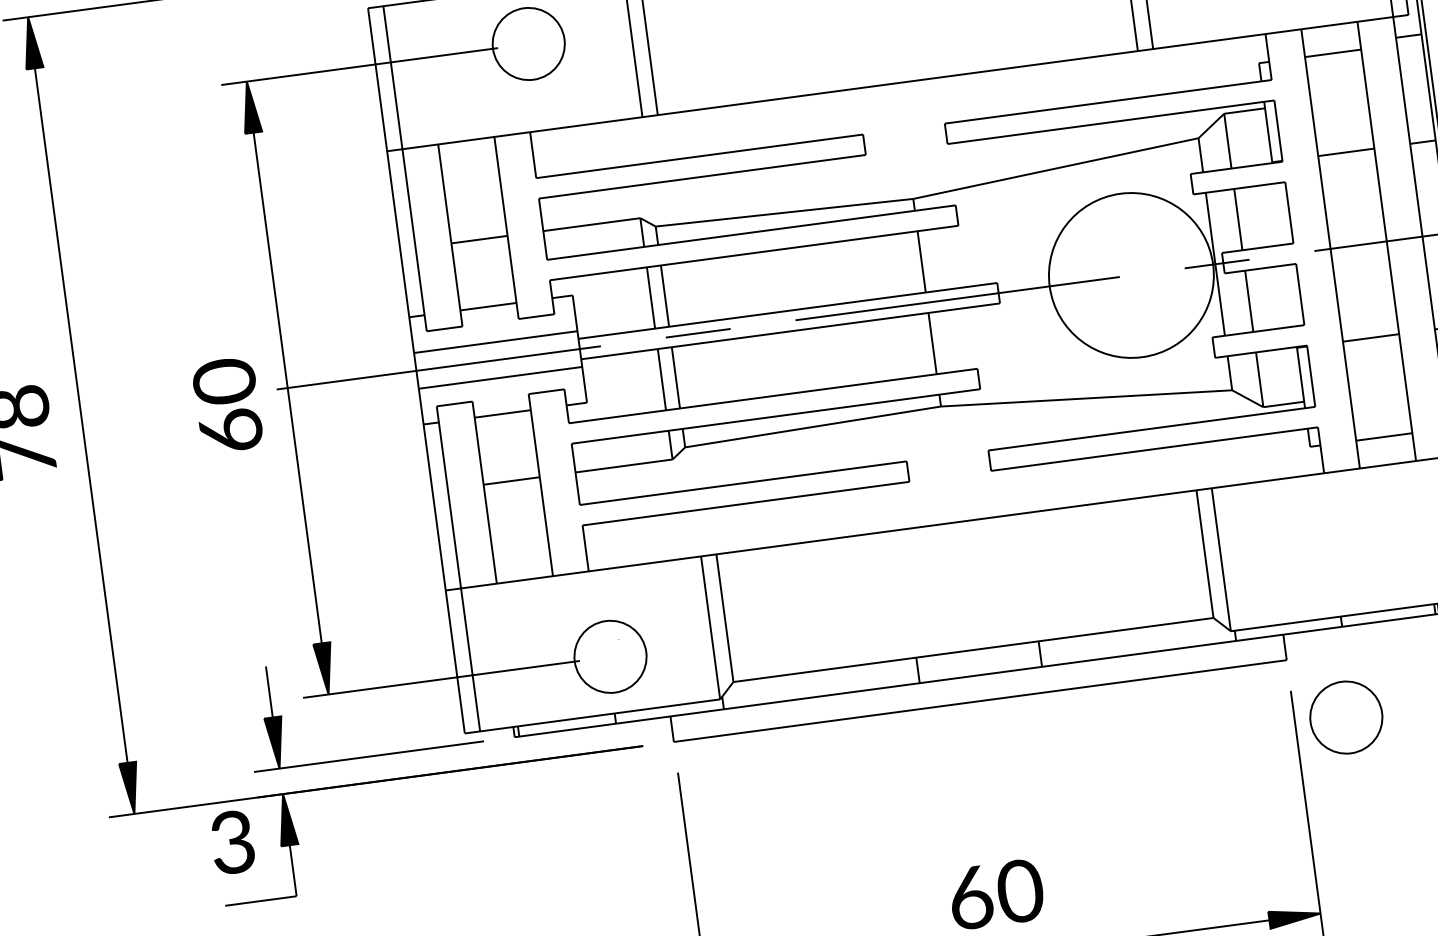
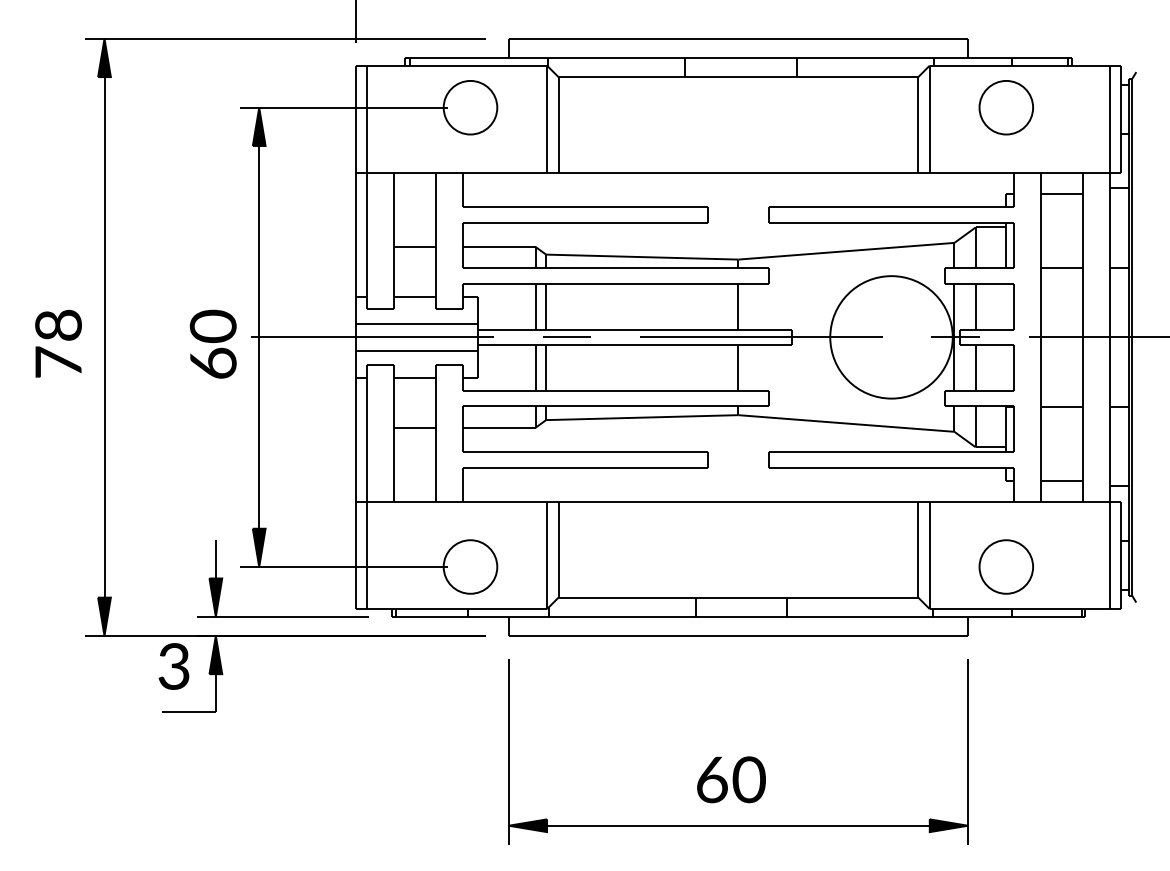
part: (1345, 717) -> (1005, 566), moved

